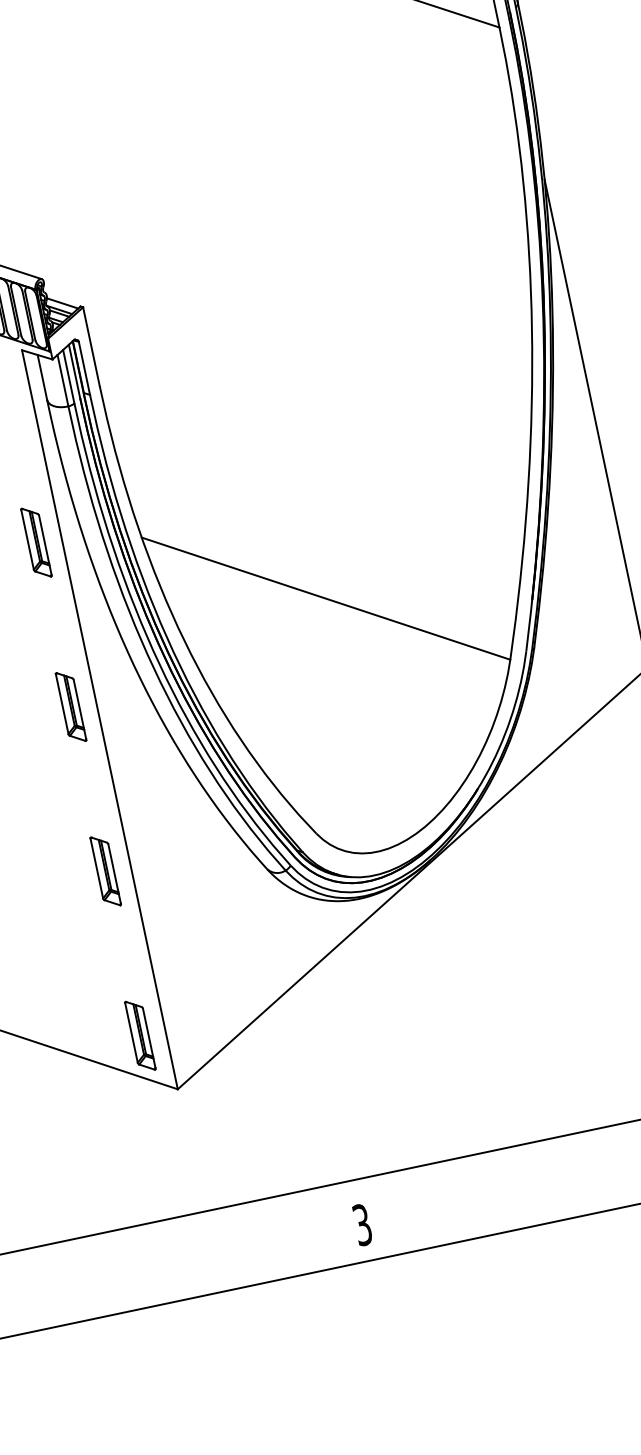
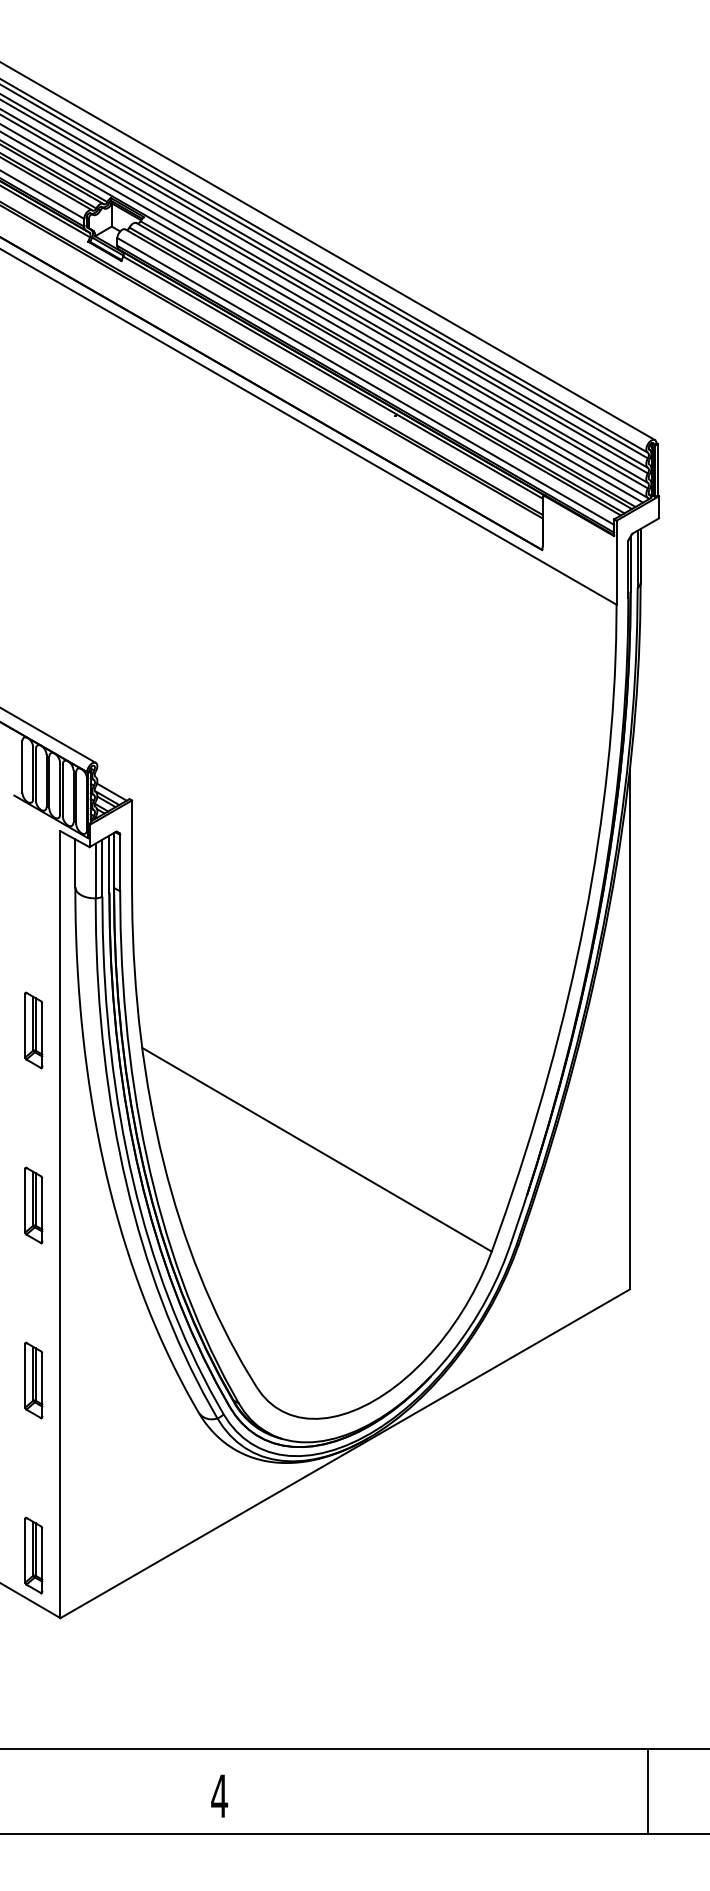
text: (362, 1225) -> (219, 1796), 3 -> 4

